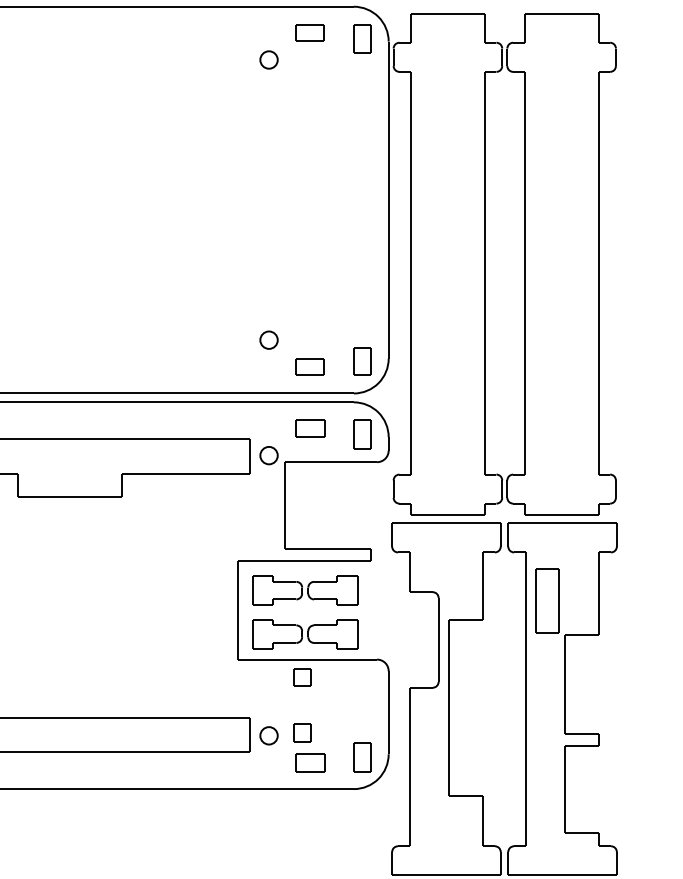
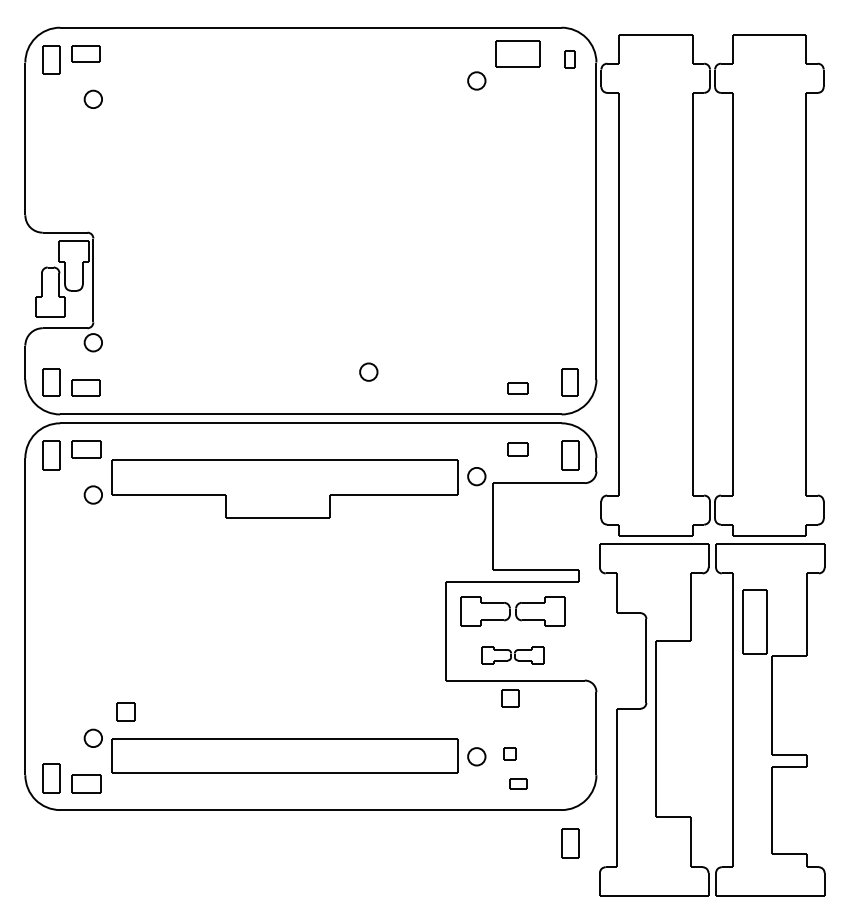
part: (309, 32) -> (517, 53), size x1.6
part: (361, 38) -> (569, 59), size x0.6
curve: (265, 333) -> (365, 365), moved
part: (309, 366) -> (517, 387), size x0.7
part: (310, 428) -> (518, 449), size x0.7
part: (304, 634) -> (512, 655), size x0.6
part: (302, 732) -> (510, 753), size x0.7
part: (362, 757) -> (570, 843), moved
part: (310, 762) -> (518, 783), size x0.6

